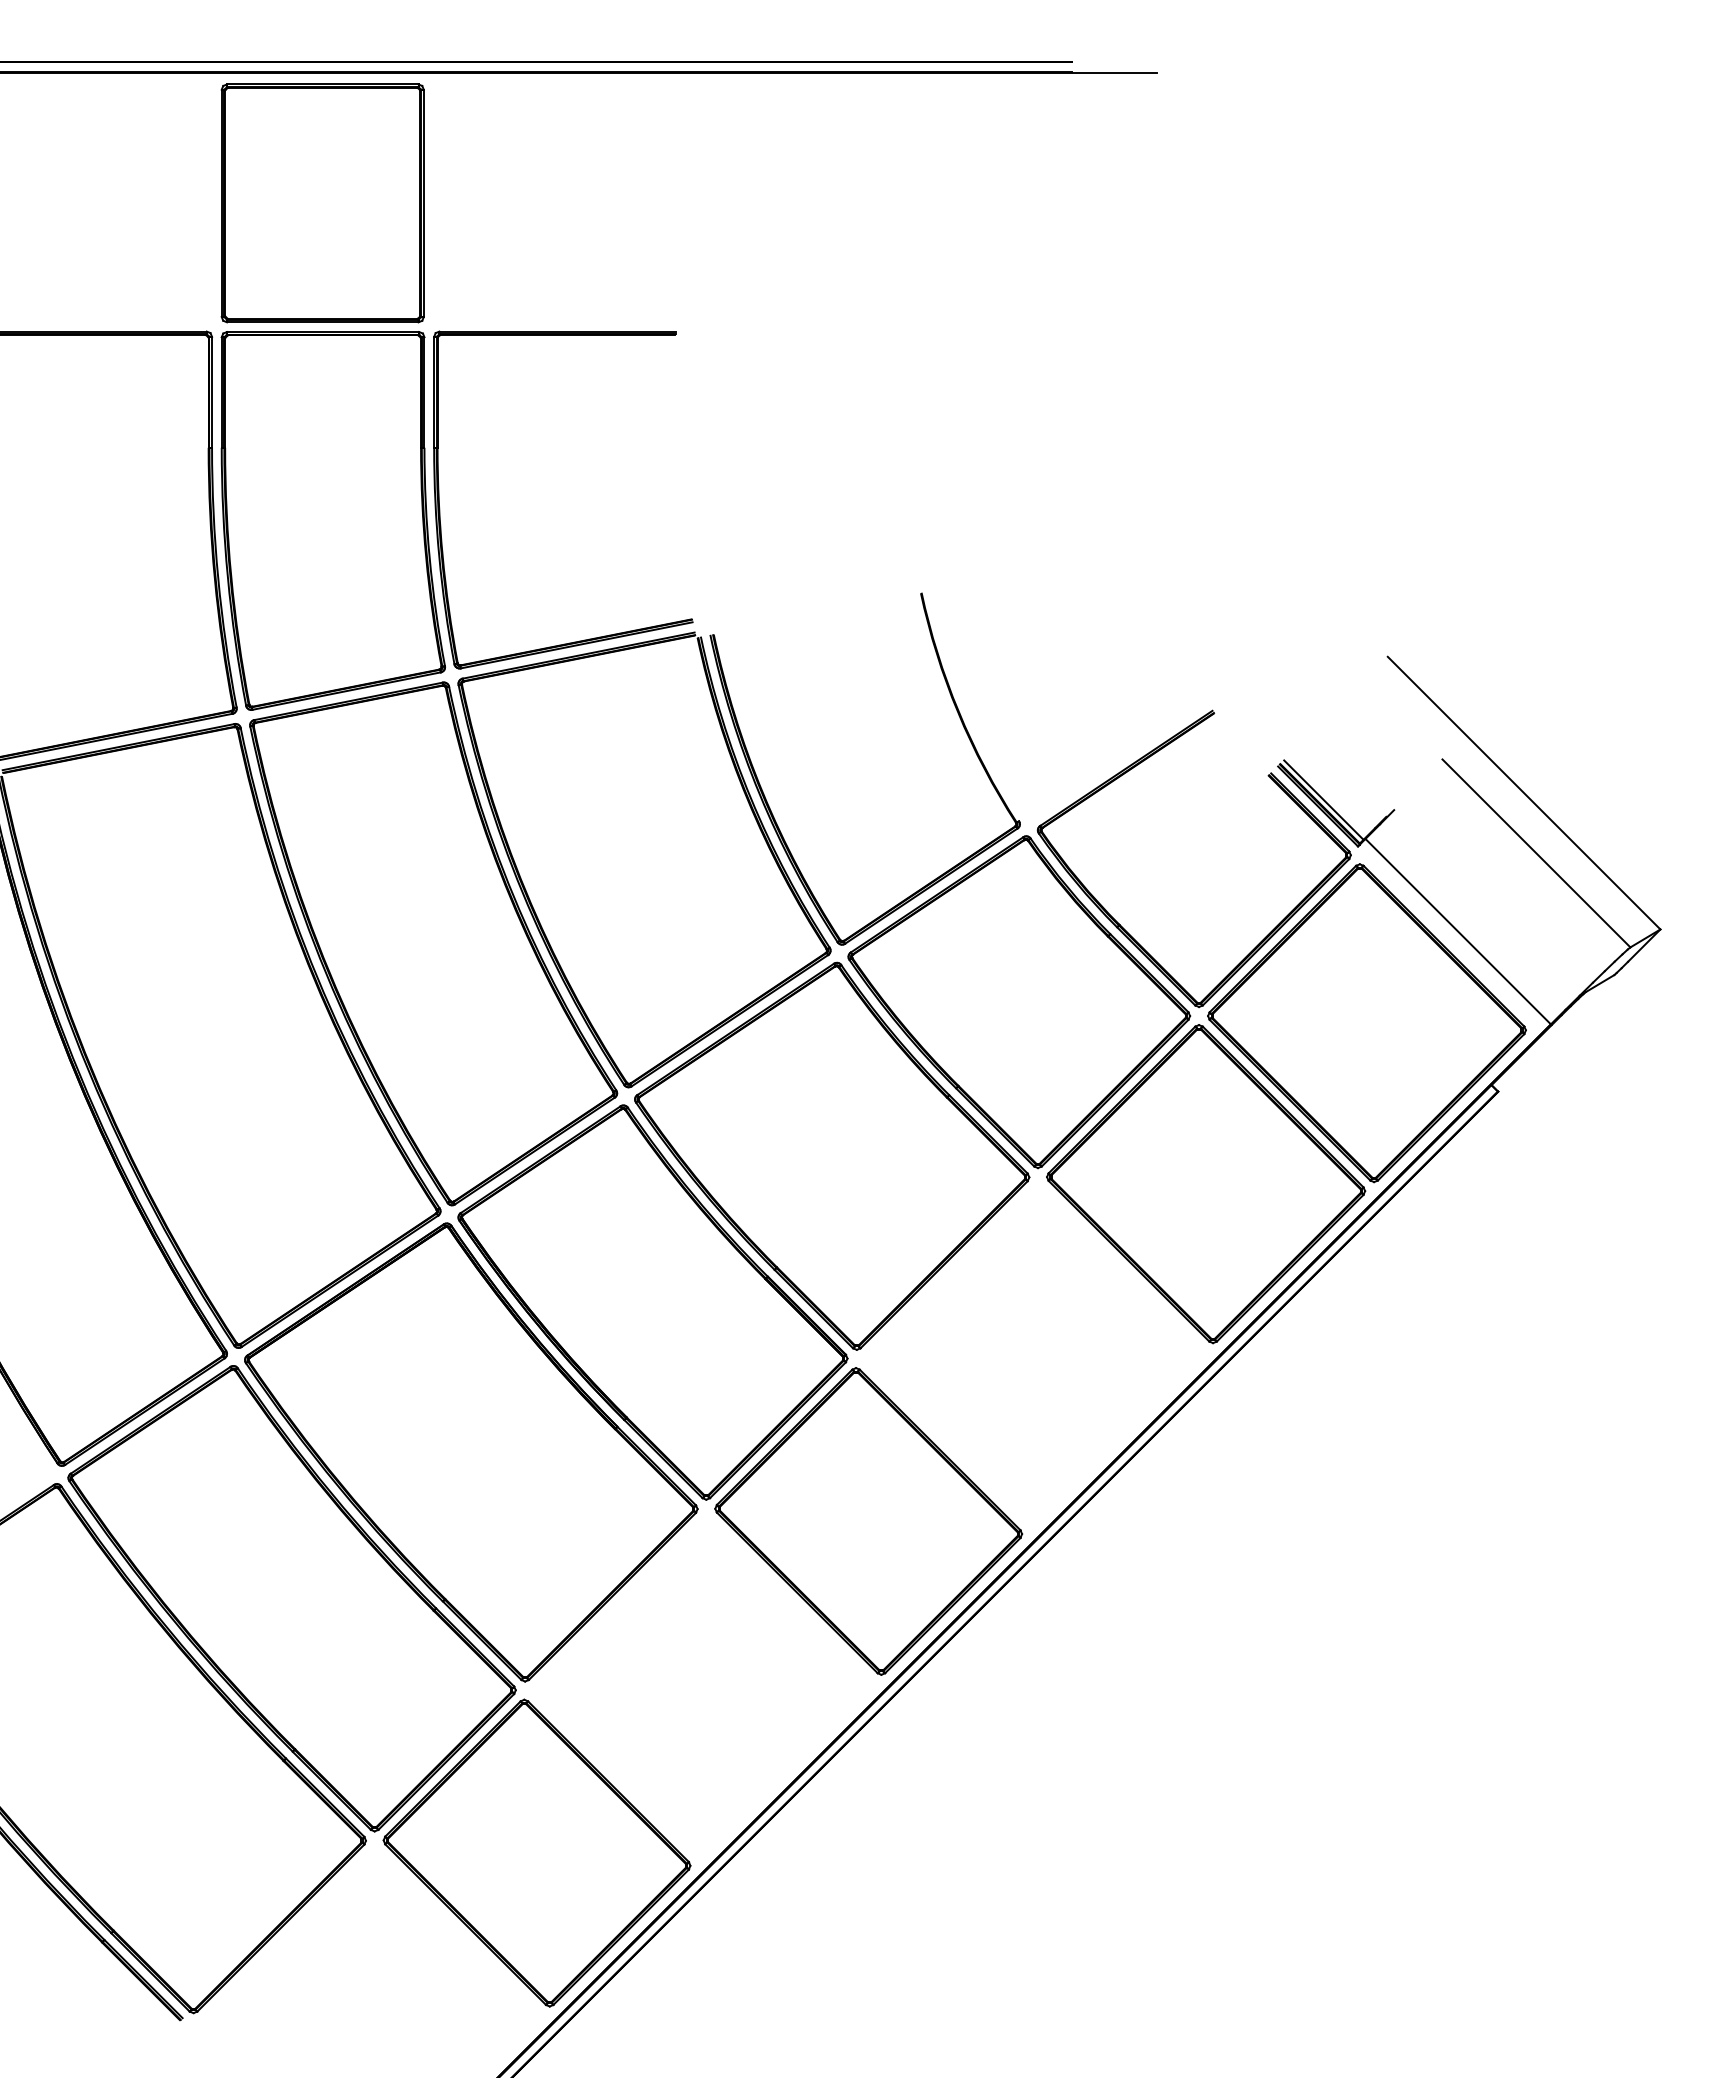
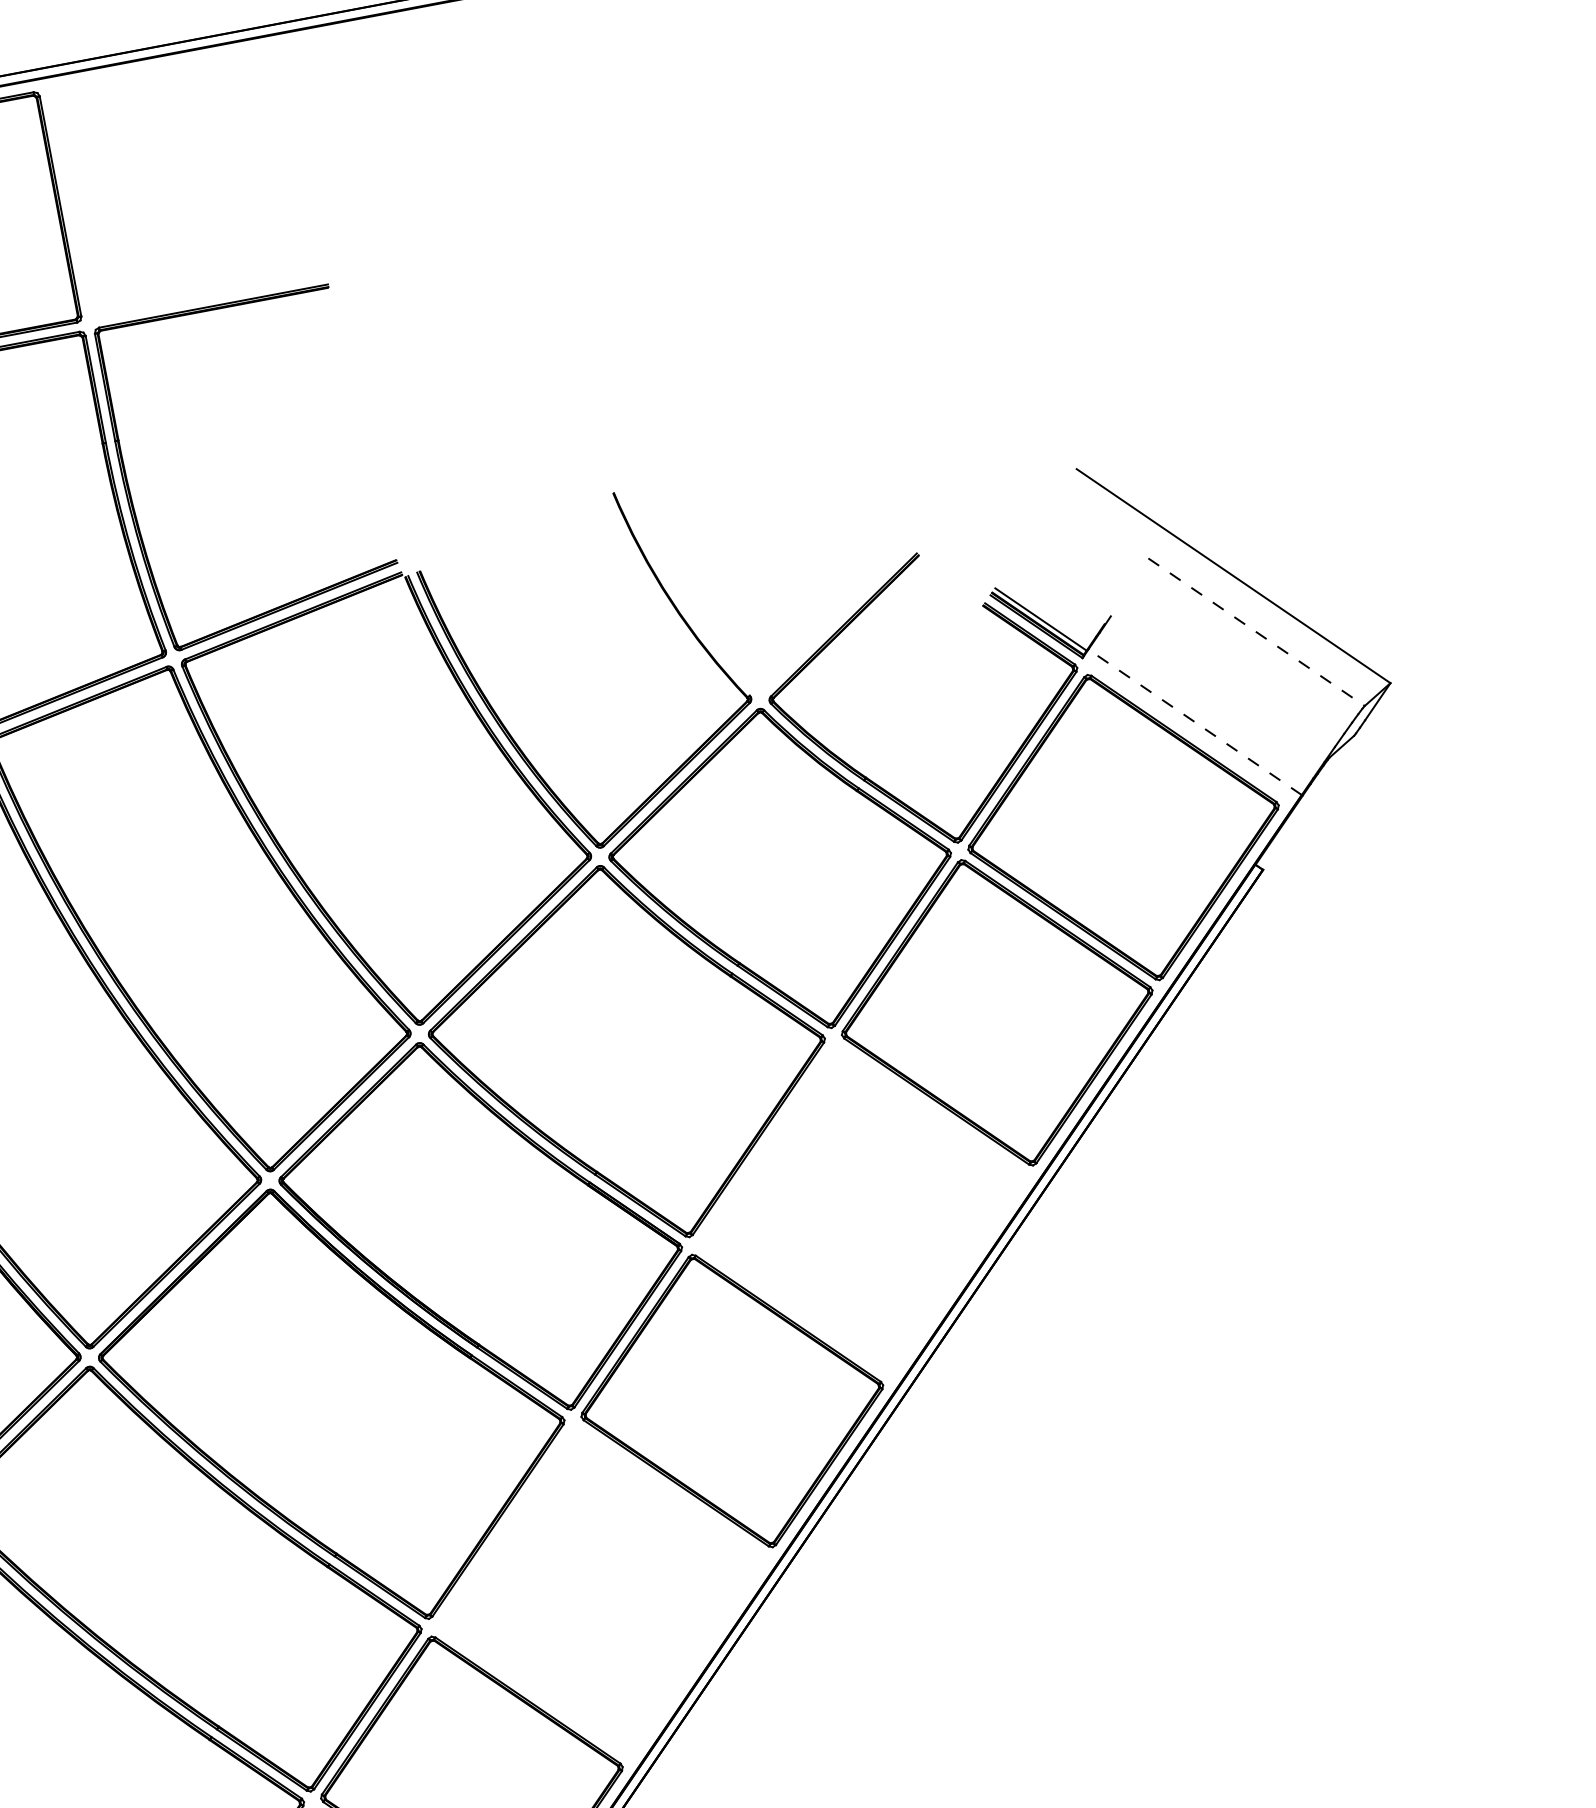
line: (1536, 853) -> (1256, 632), solid -> dashed
line: (1457, 931) -> (1194, 722), solid -> dashed

